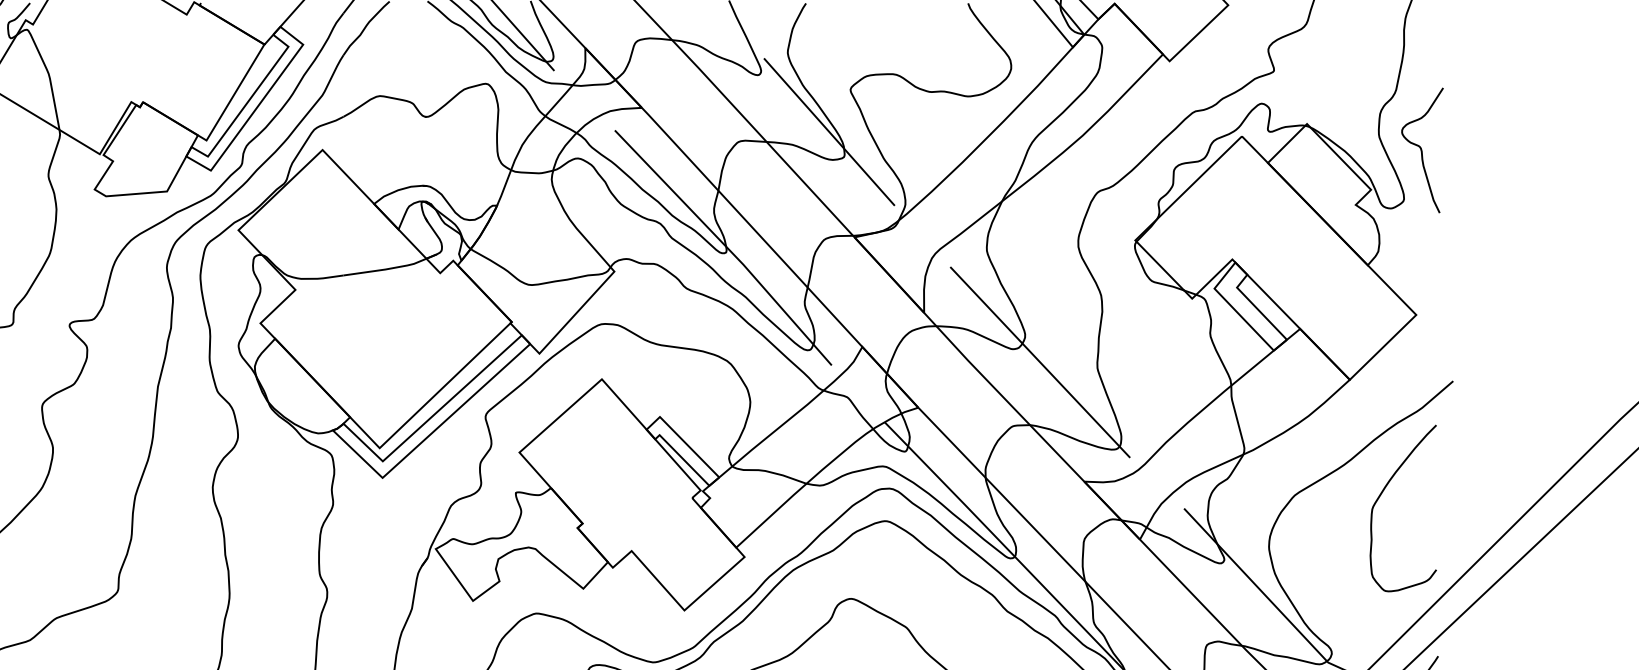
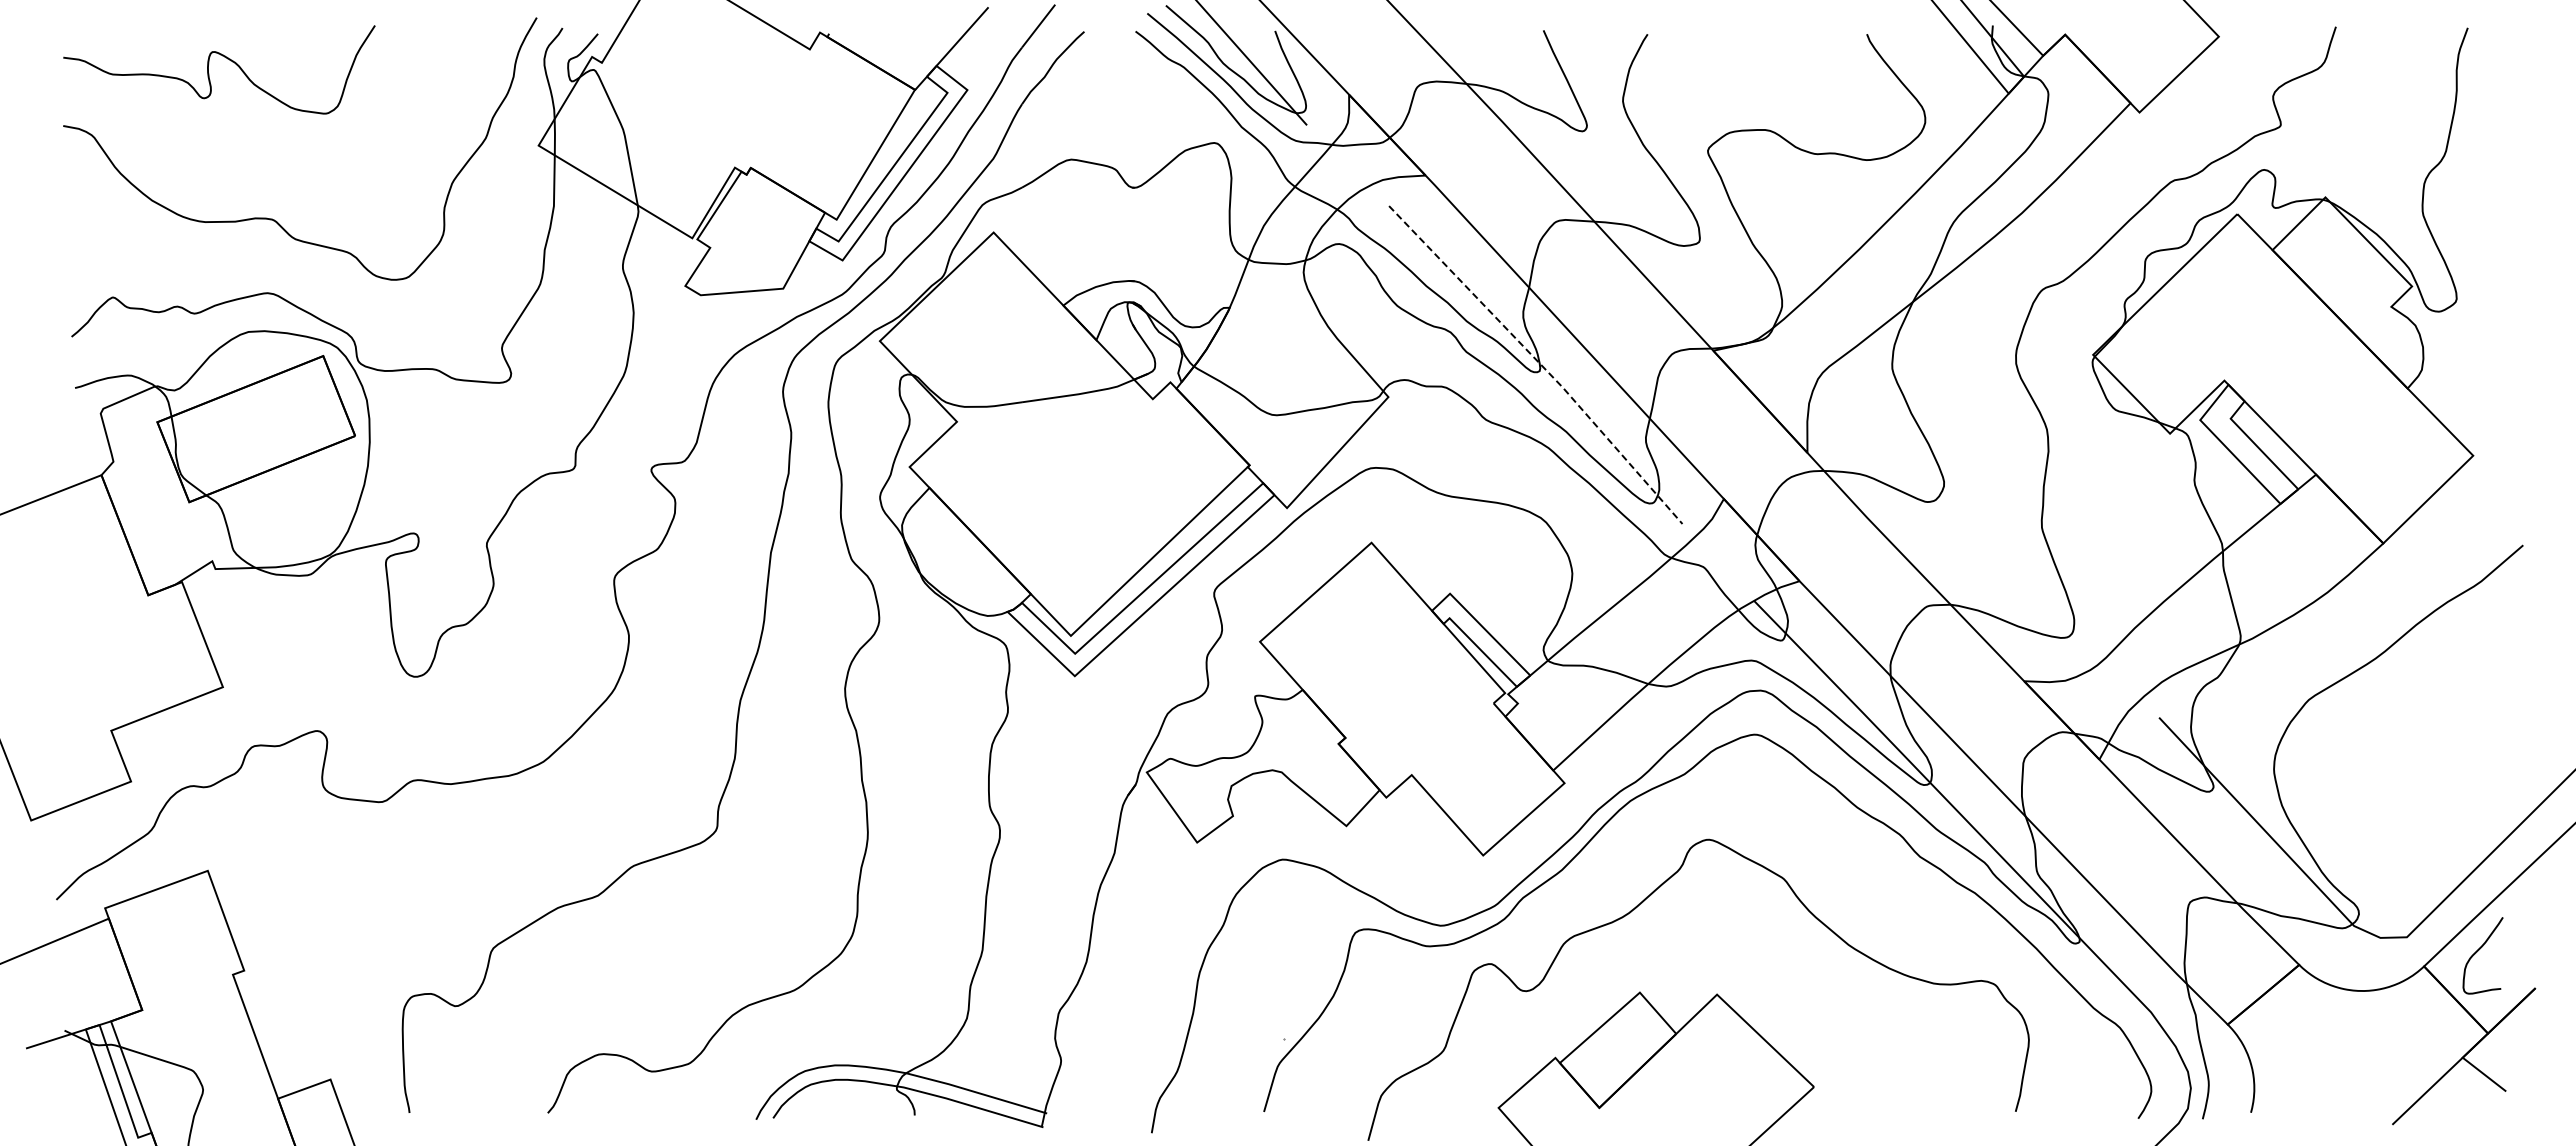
line: (828, 132) -> (1678, 208), removed
curve: (1422, 150) -> (2481, 233), removed
line: (726, 246) -> (1539, 363), solid -> dashed
line: (1040, 362) -> (1964, 519), removed
curve: (1381, 494) -> (2426, 698), removed

